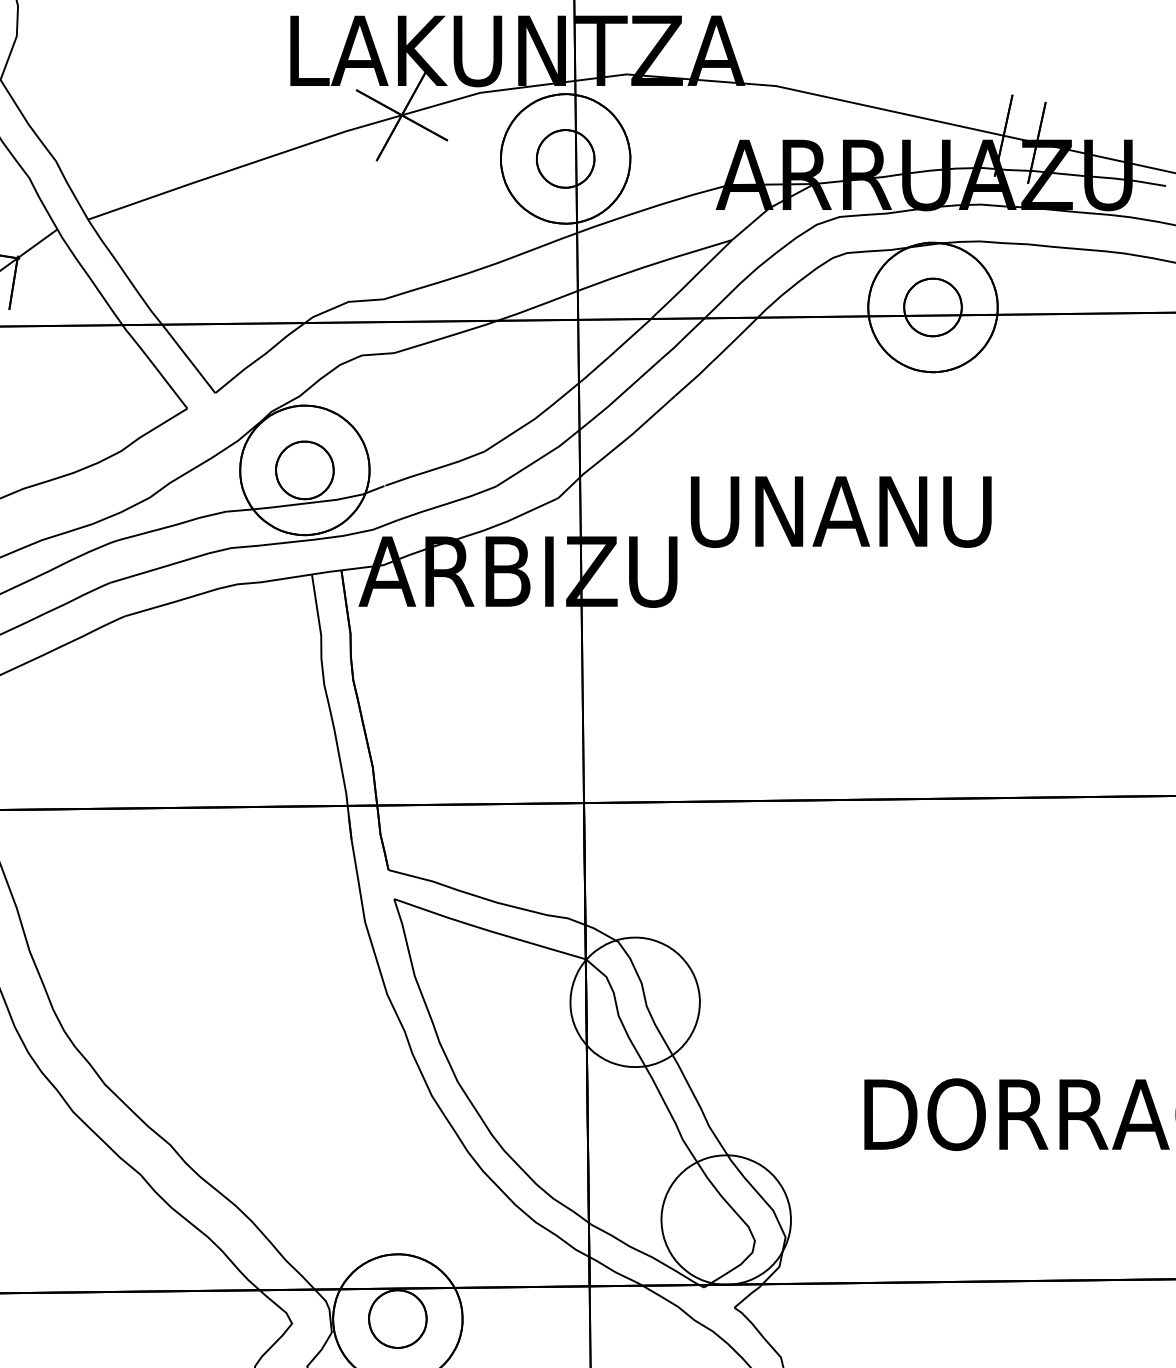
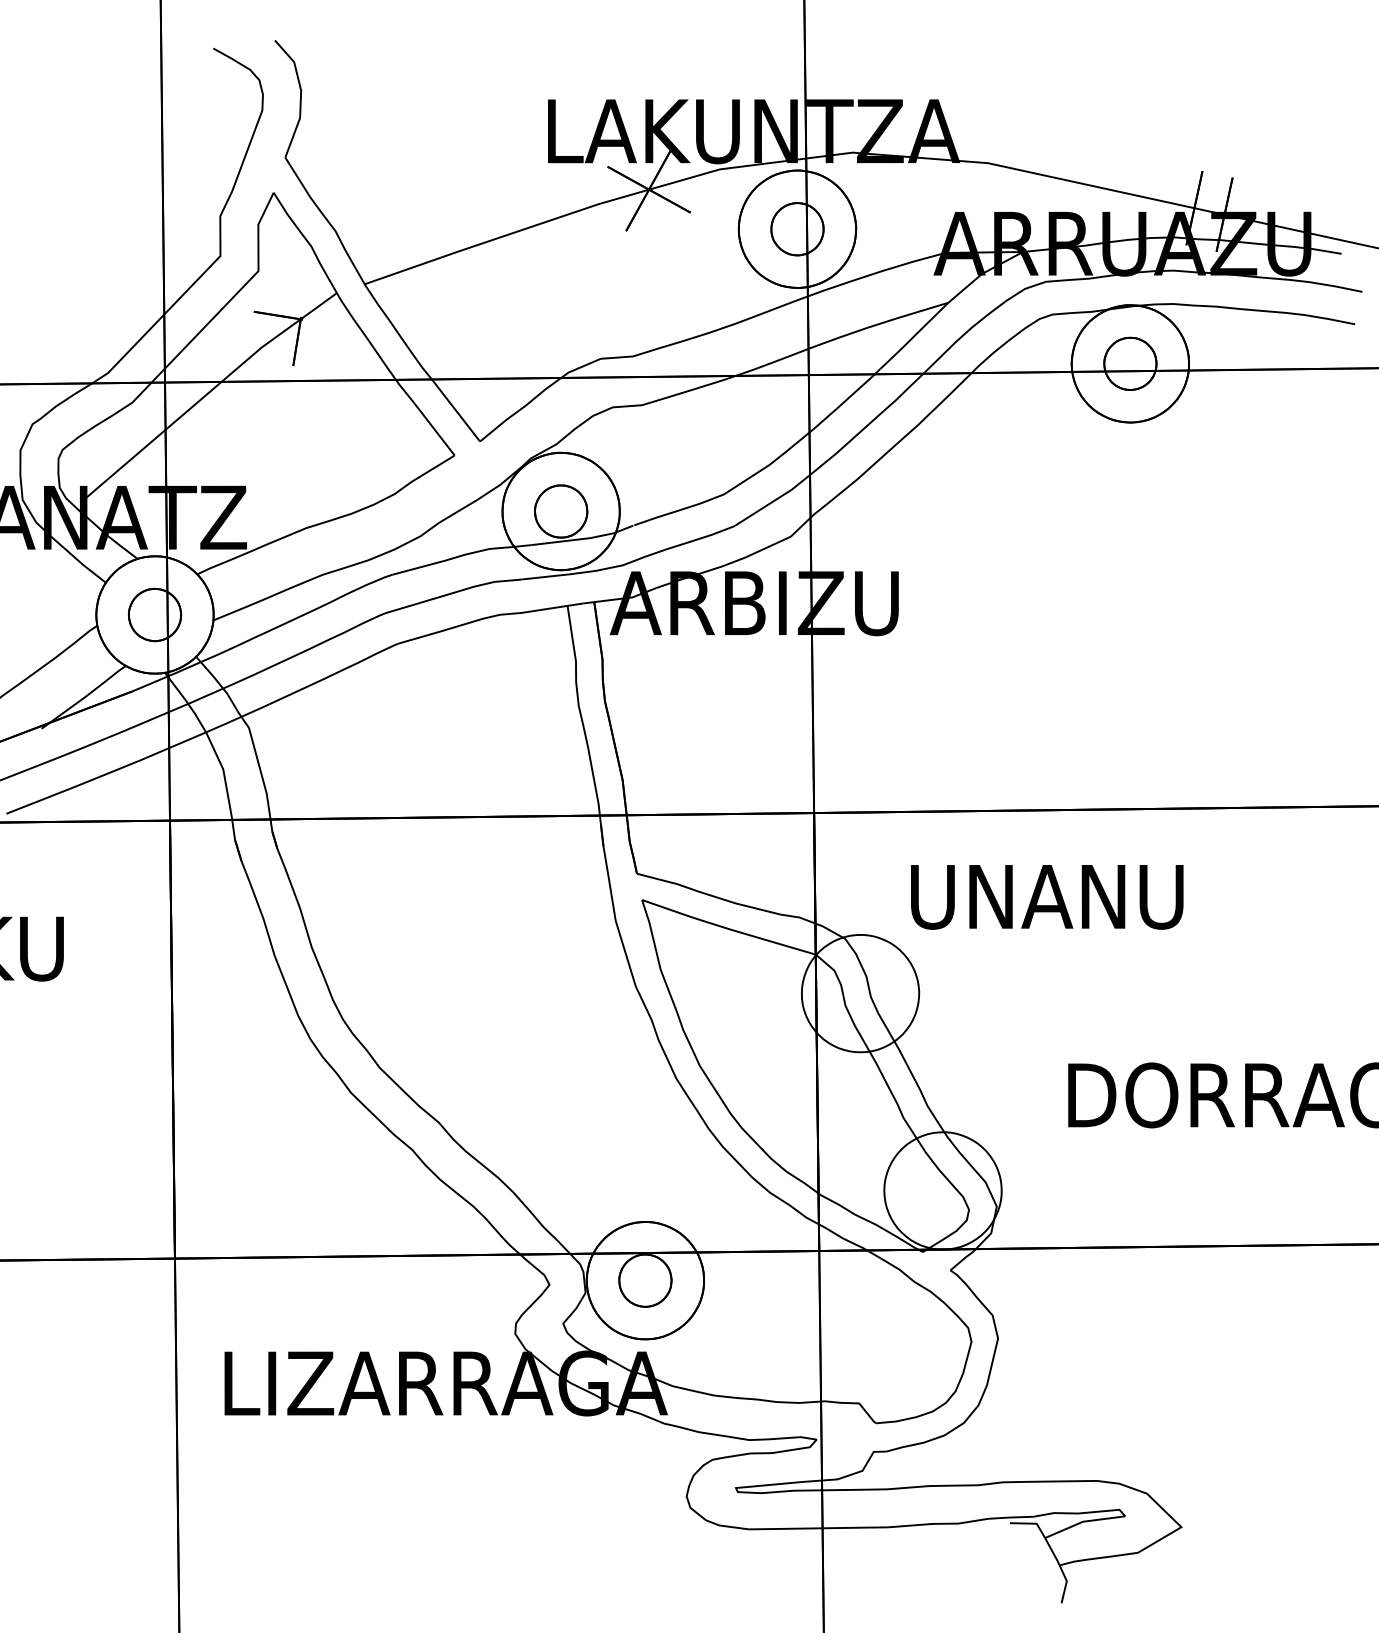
text: (841, 512) -> (1047, 897), moved

